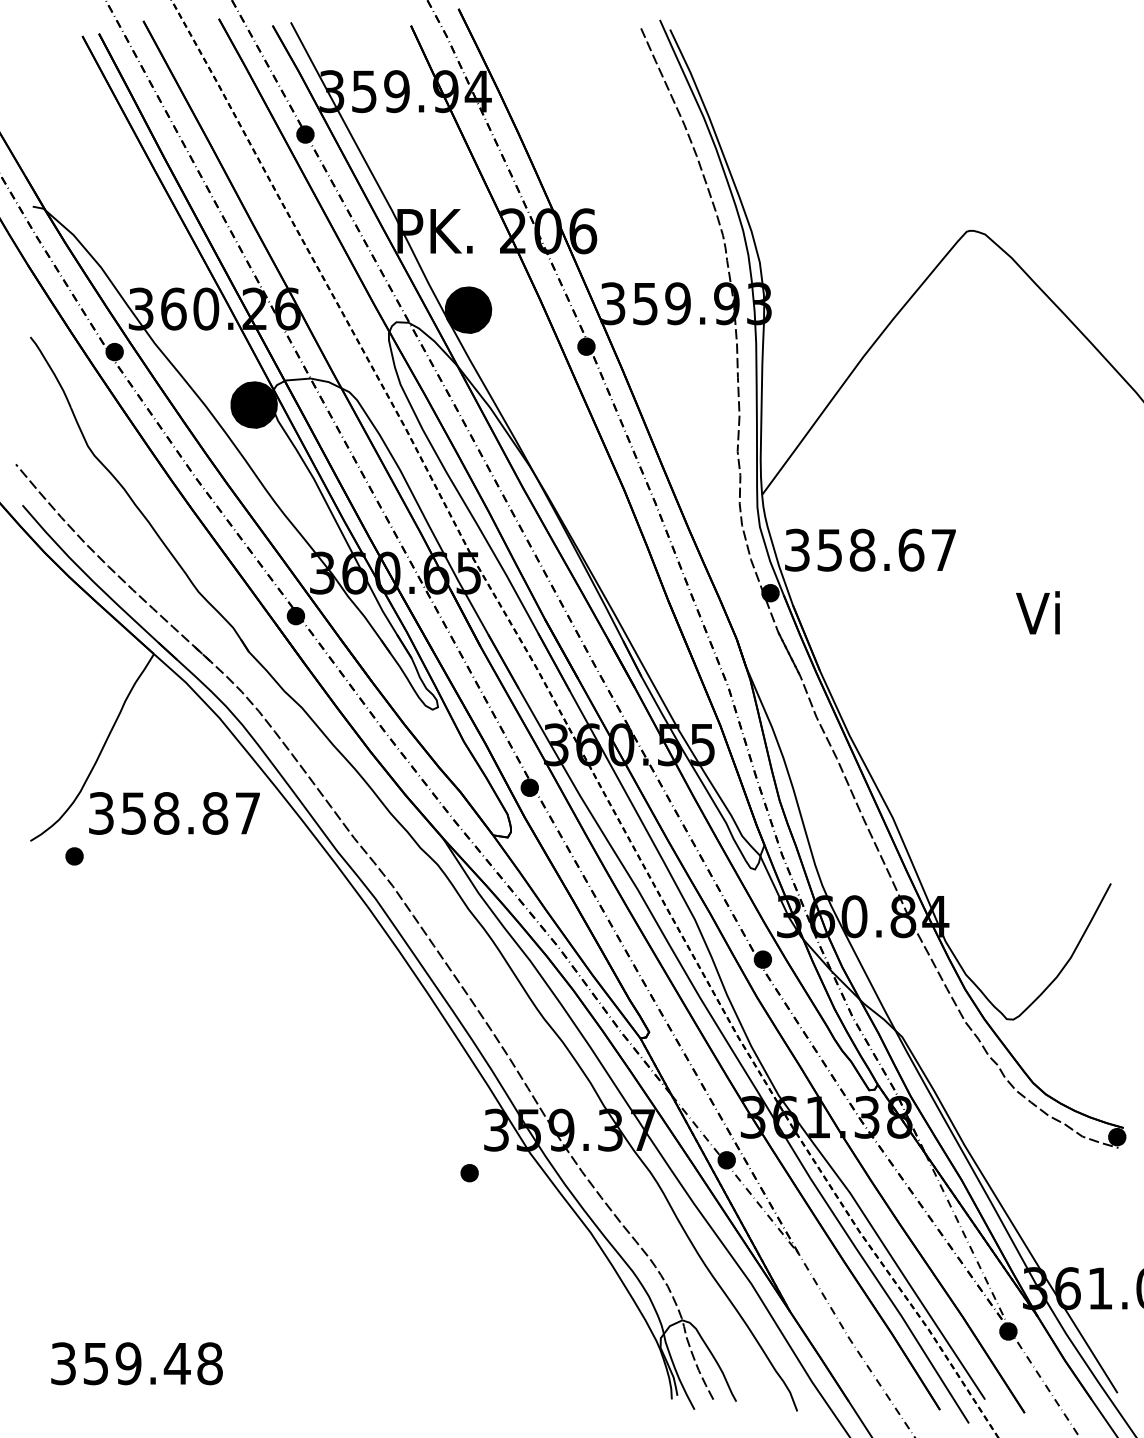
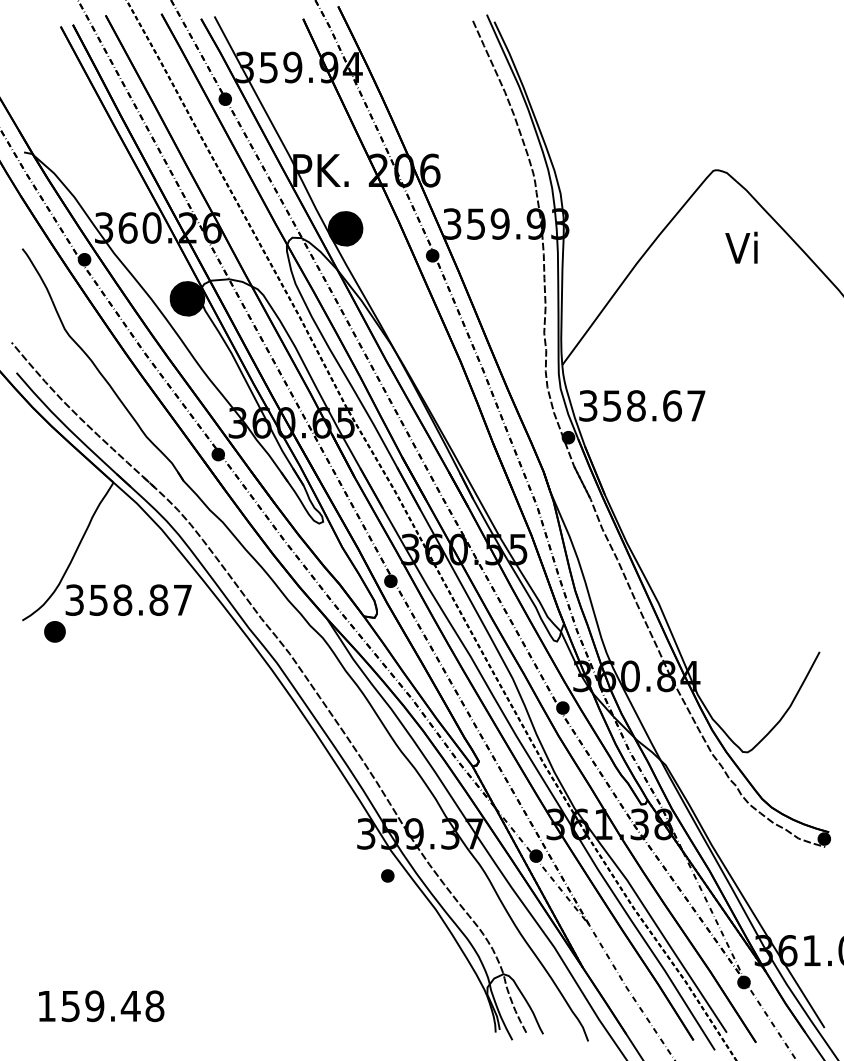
text: (1037, 612) -> (741, 247), moved
part: (74, 856) -> (54, 631), size x1.6
part: (469, 1173) -> (387, 876), moved
text: (63, 1363) -> (46, 1006), 359.48 -> 159.48

